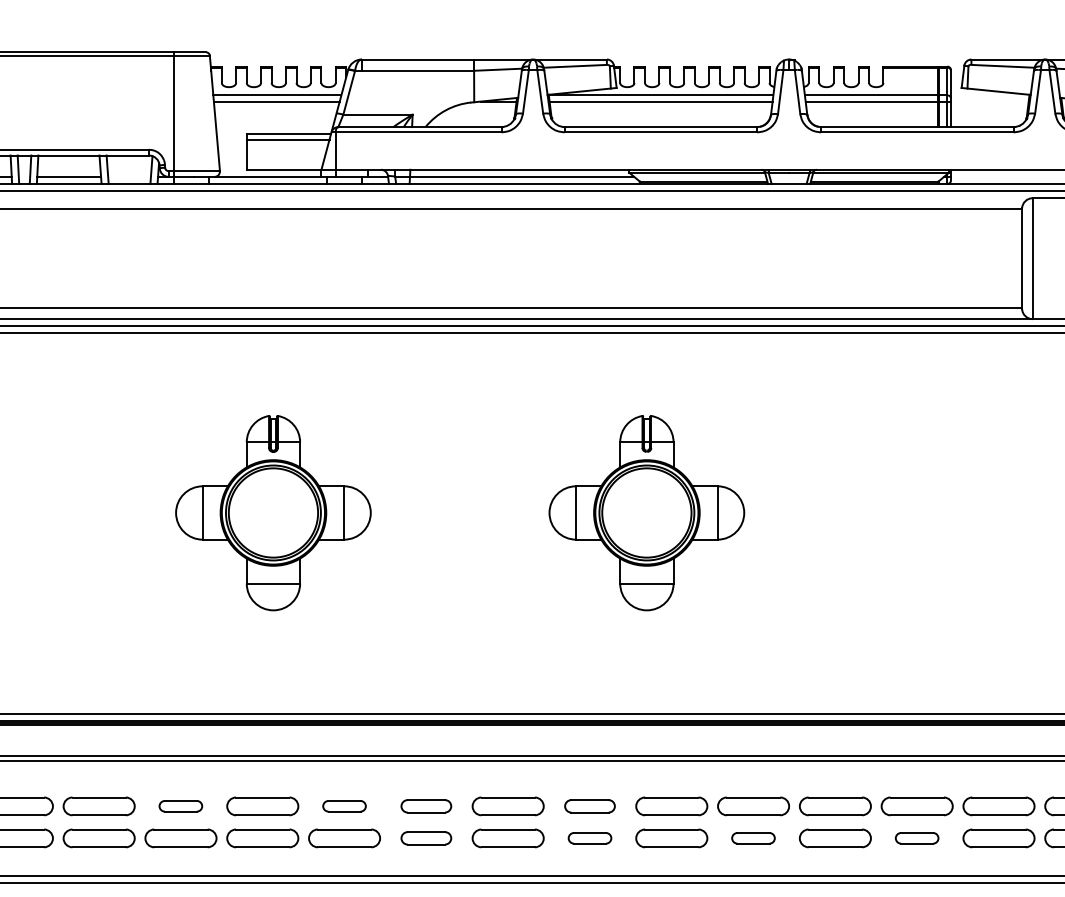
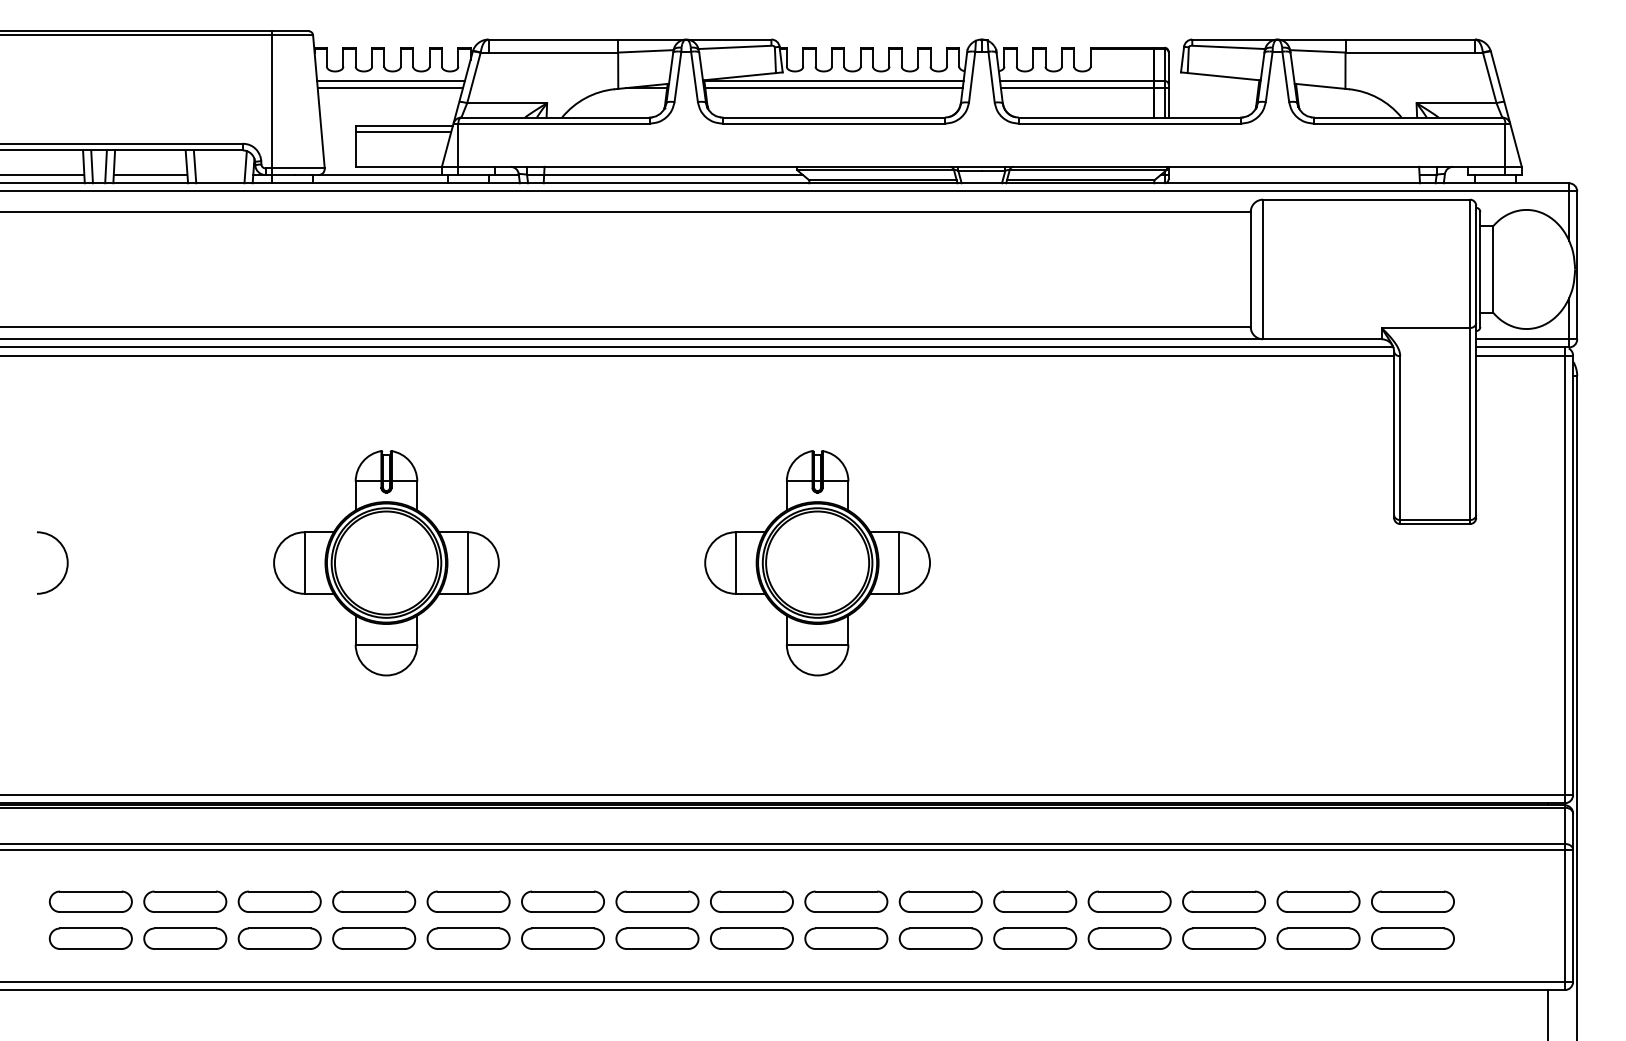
part: (180, 806) -> (279, 901), size x1.67
part: (344, 806) -> (468, 901), size x1.67
part: (425, 806) -> (562, 901), size x1.43
part: (589, 806) -> (751, 901), size x1.43
part: (425, 838) -> (562, 938), size x1.43
part: (589, 838) -> (751, 938), size x1.67
part: (753, 838) -> (940, 938), size x1.67
part: (917, 838) -> (1129, 938), size x1.67

